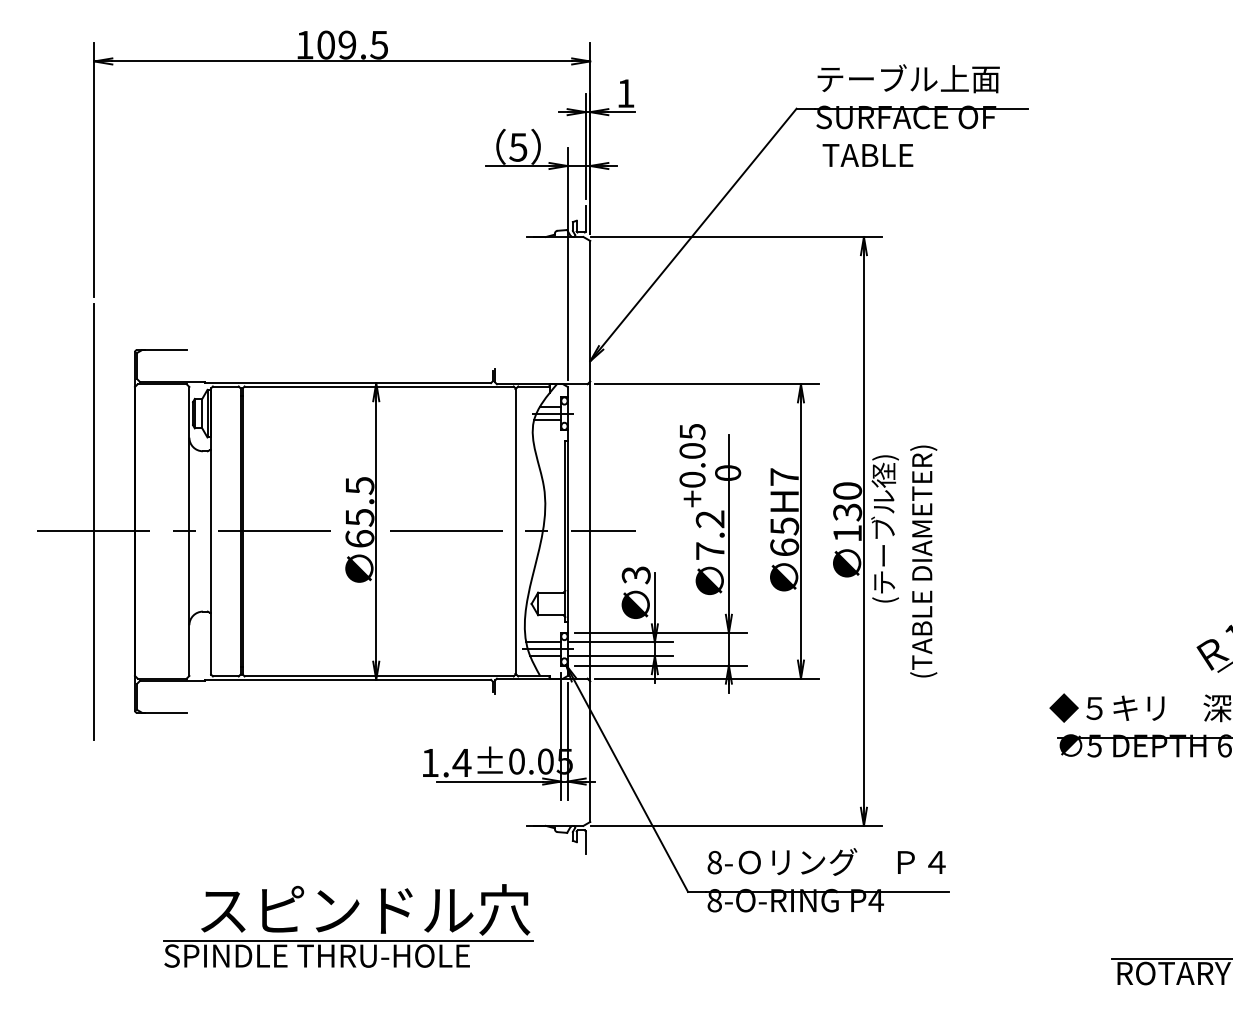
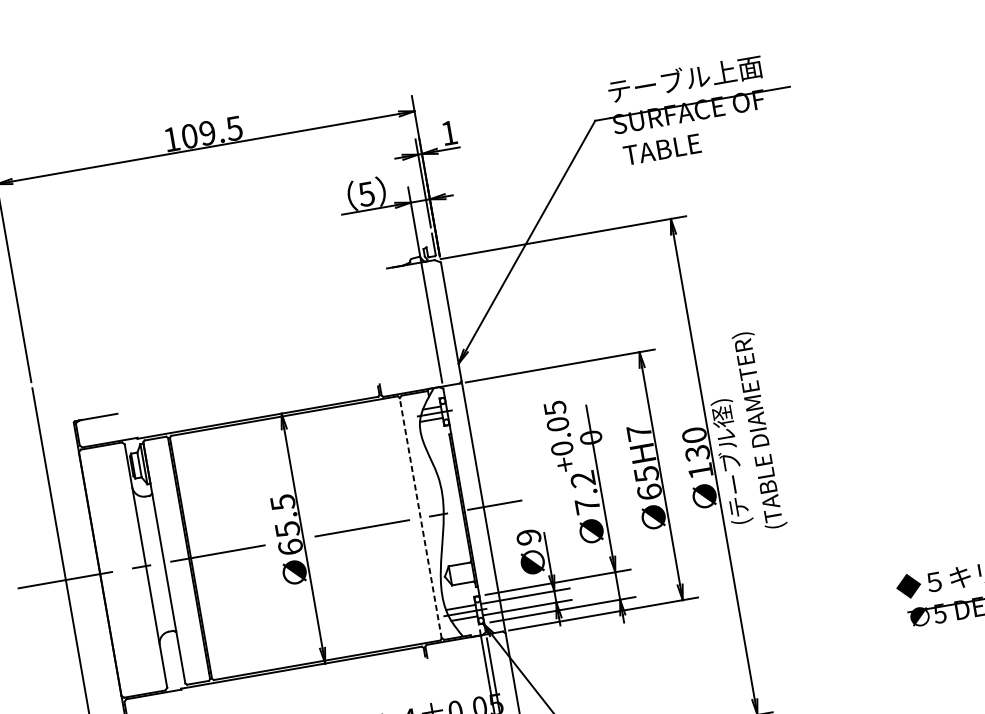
line: (515, 530) -> (420, 517), solid -> dashed
text: (923, 561) -> (759, 430), moved
text: (636, 575) -> (529, 537), 3 -> 9

